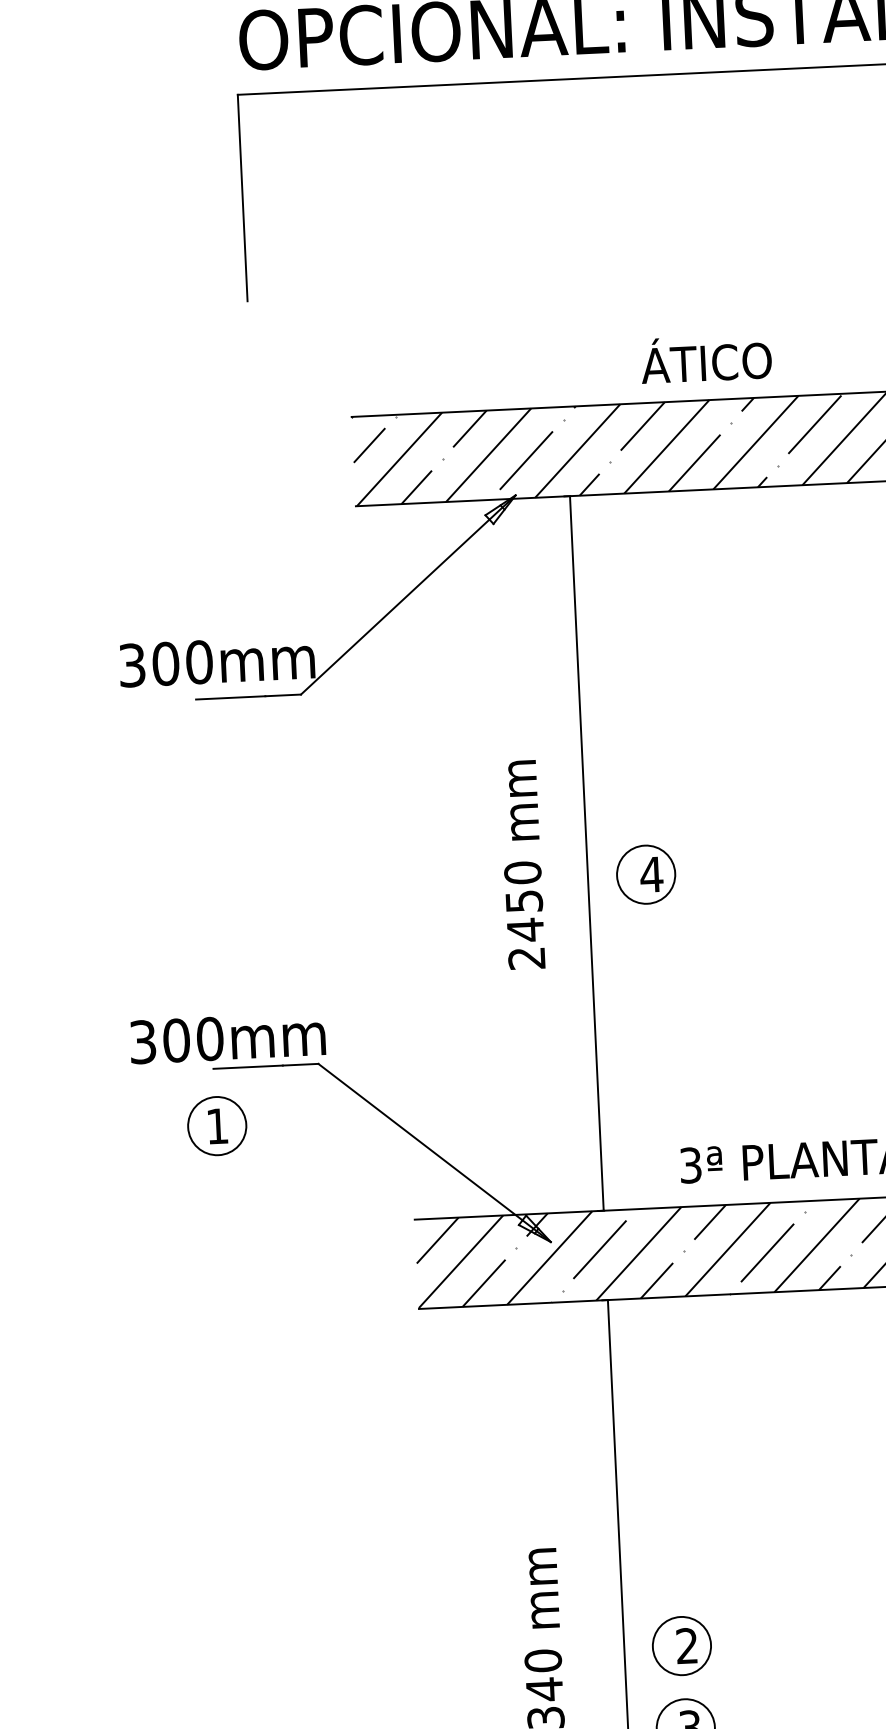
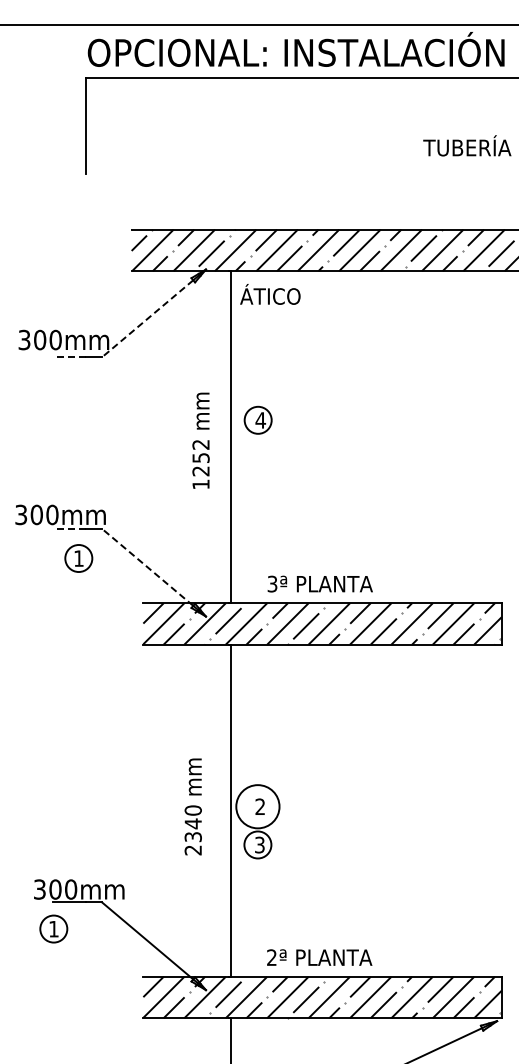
text: (706, 358) -> (270, 294), moved
line: (394, 606) -> (147, 318), solid -> dashed
line: (228, 698) -> (68, 357), solid -> dashed
part: (644, 873) -> (257, 419), moved
text: (523, 915) -> (200, 464), 2450 -> 1252
line: (246, 1066) -> (68, 528), solid -> dashed
part: (216, 1126) -> (78, 558), moved
line: (420, 1142) -> (147, 567), solid -> dashed
circle: (681, 1645) -> (257, 806), size x1.6

